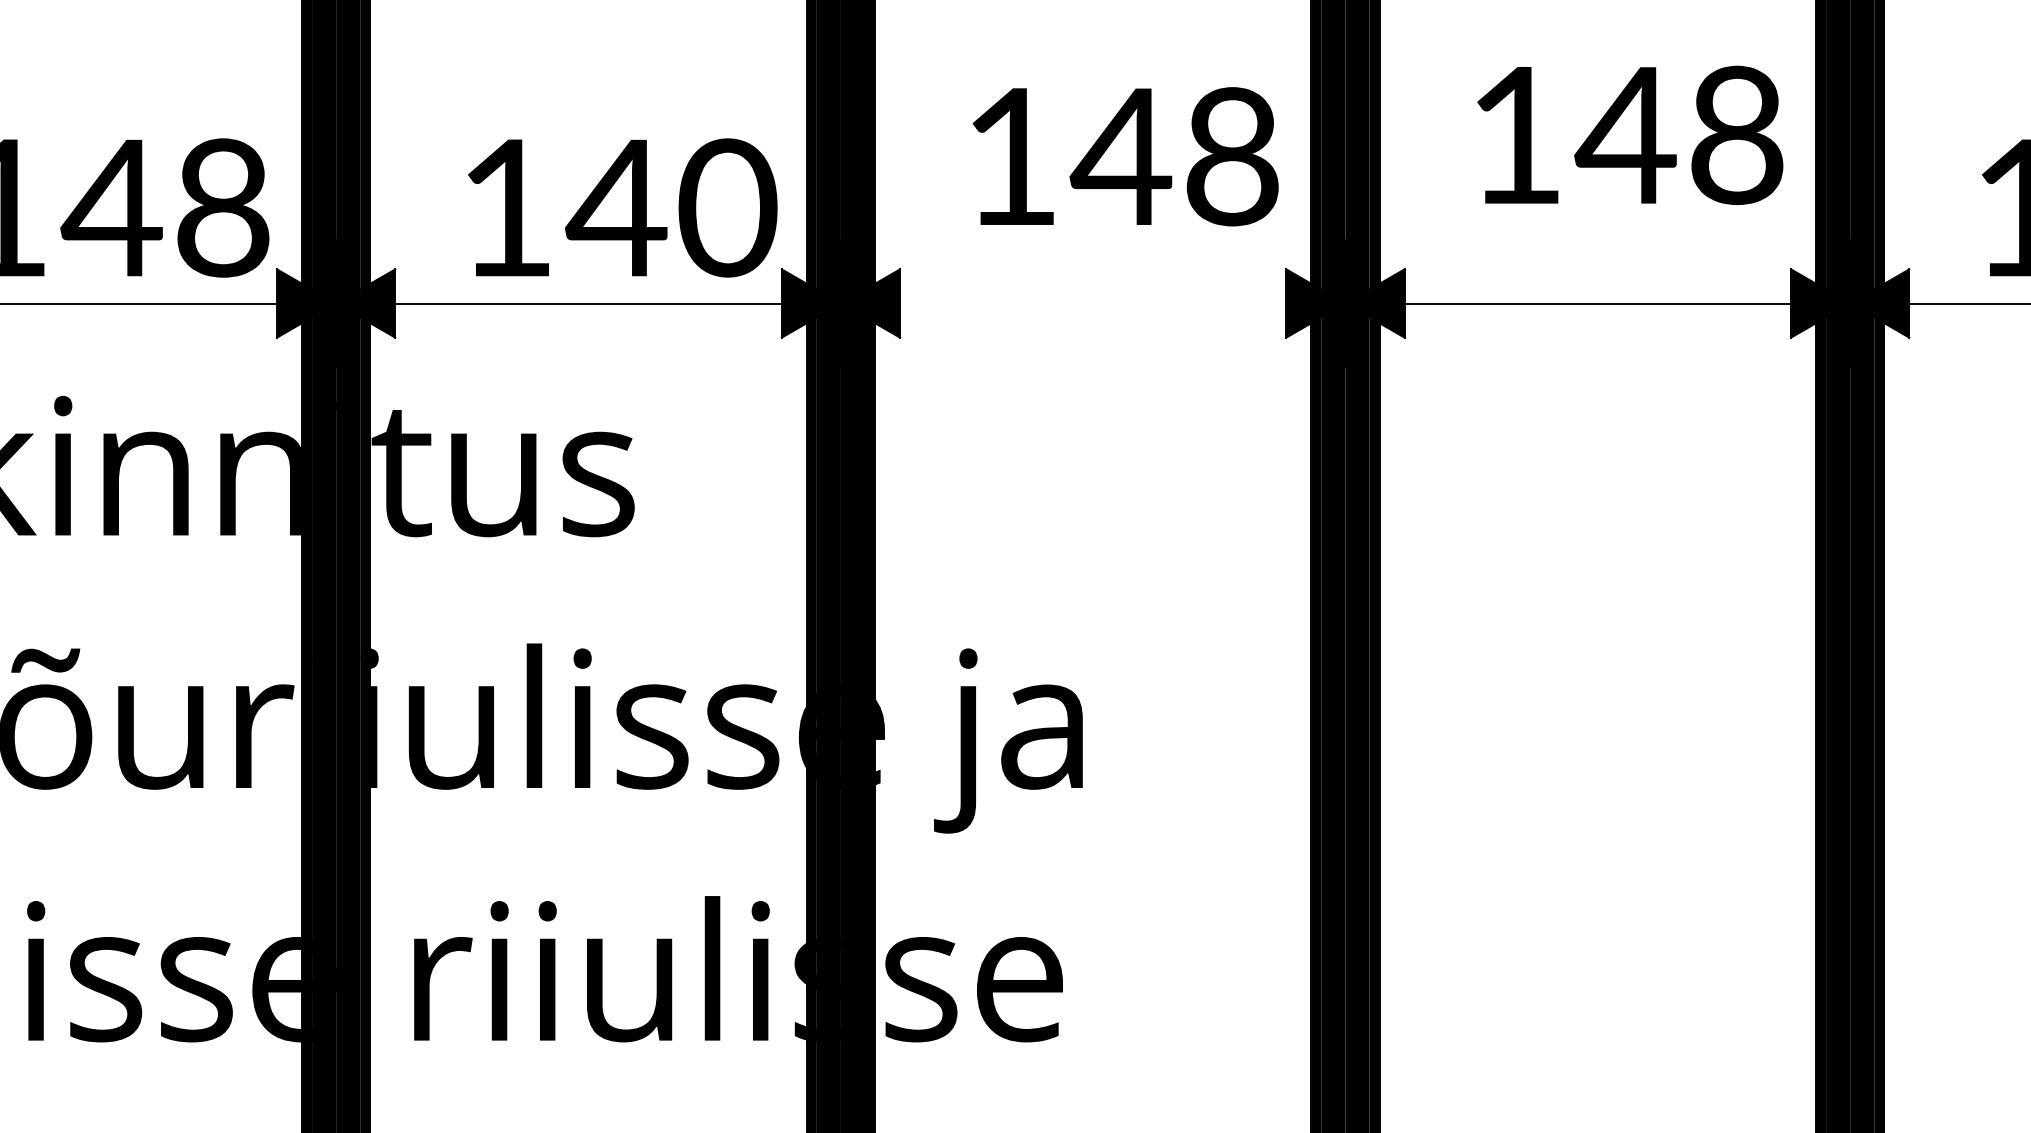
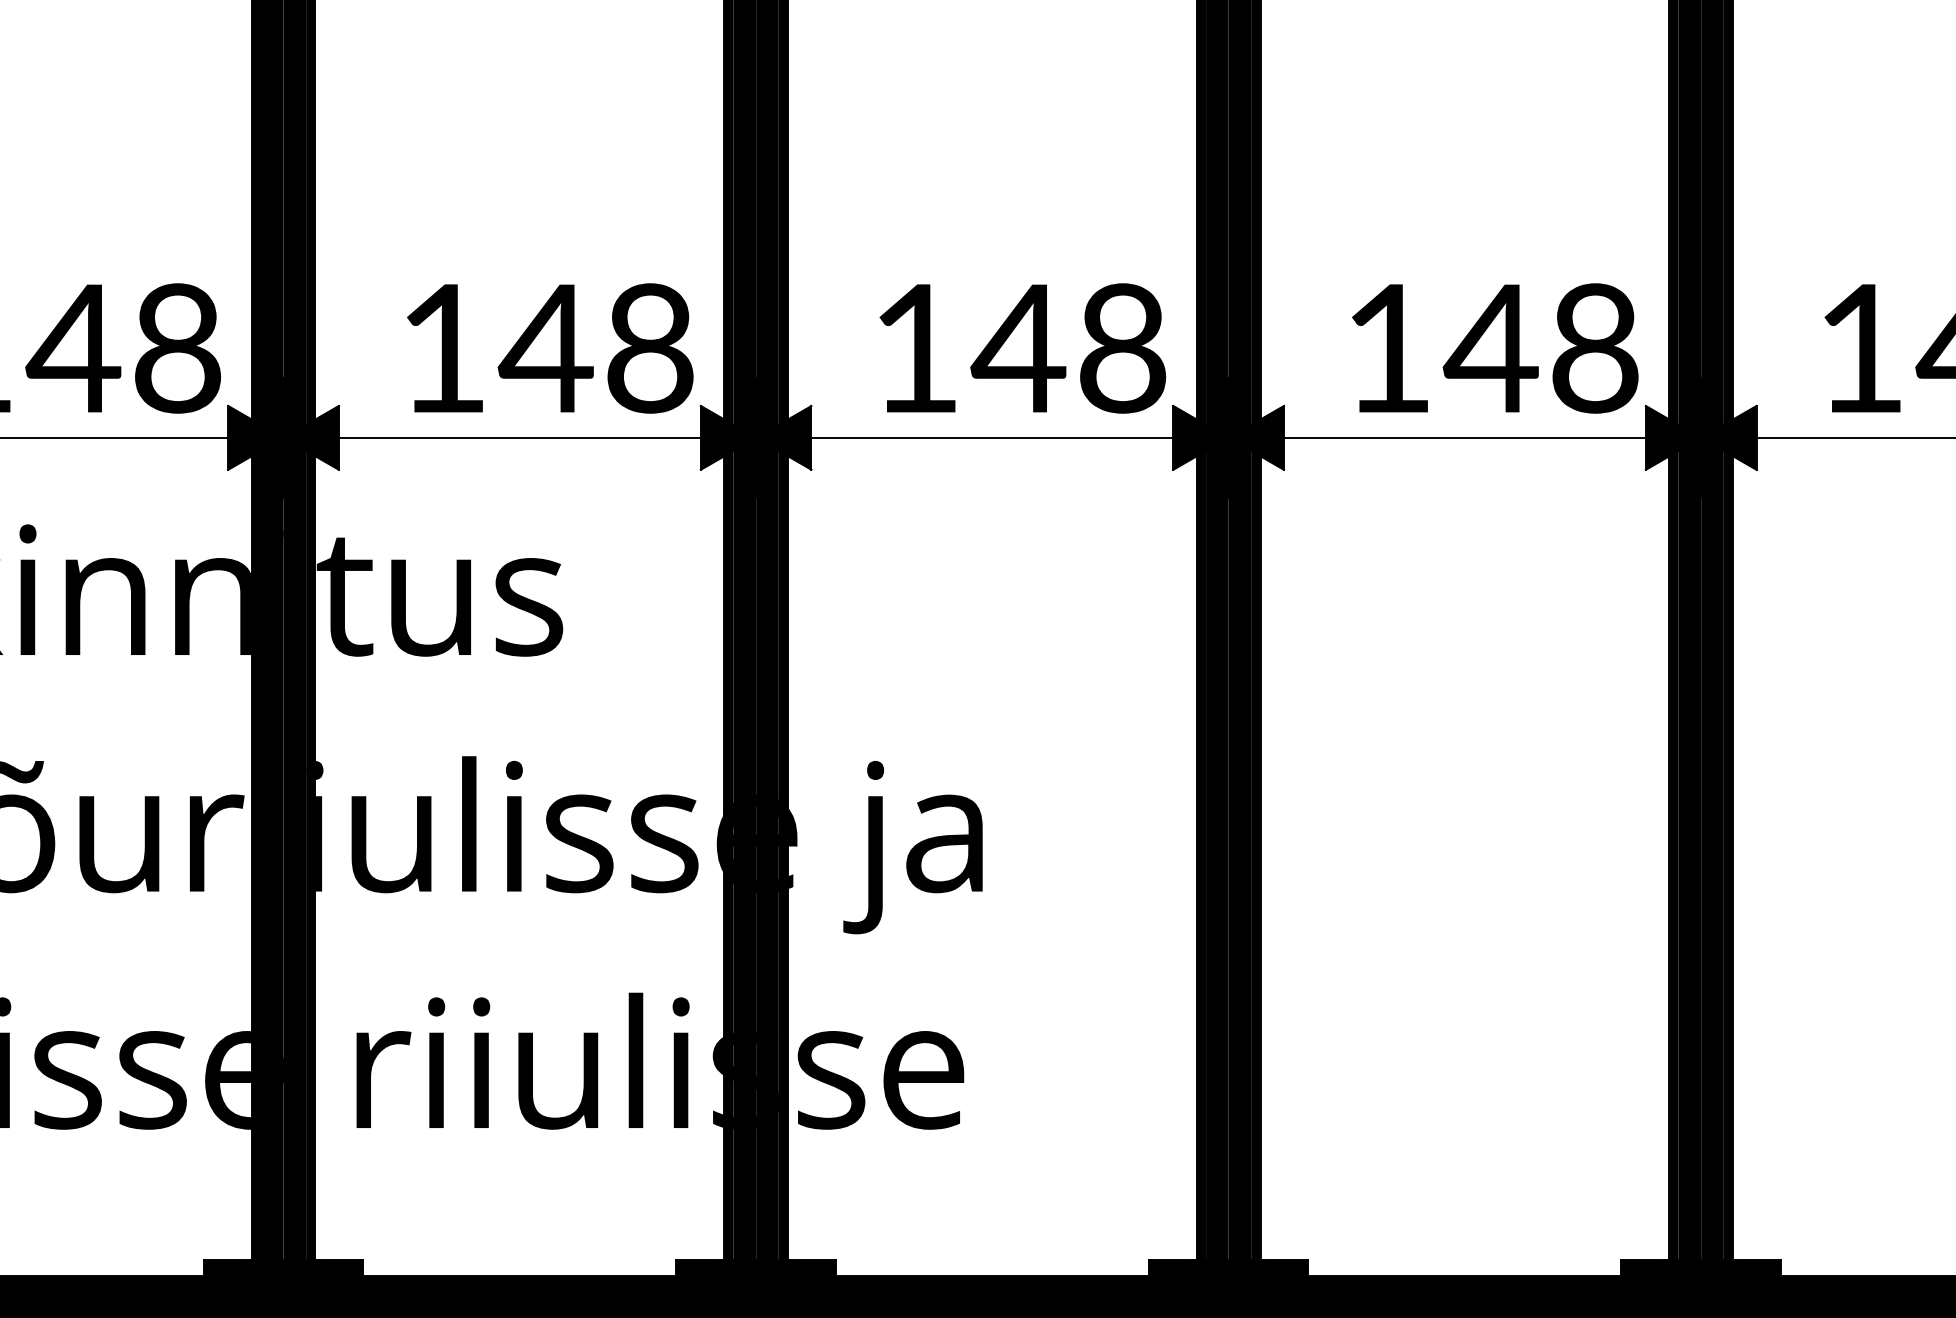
text: (1630, 135) -> (1495, 348), moved
text: (1125, 156) -> (1022, 348), moved
text: (728, 208) -> (650, 348), 140 -> 148
line: (1093, 303) -> (992, 437), added

